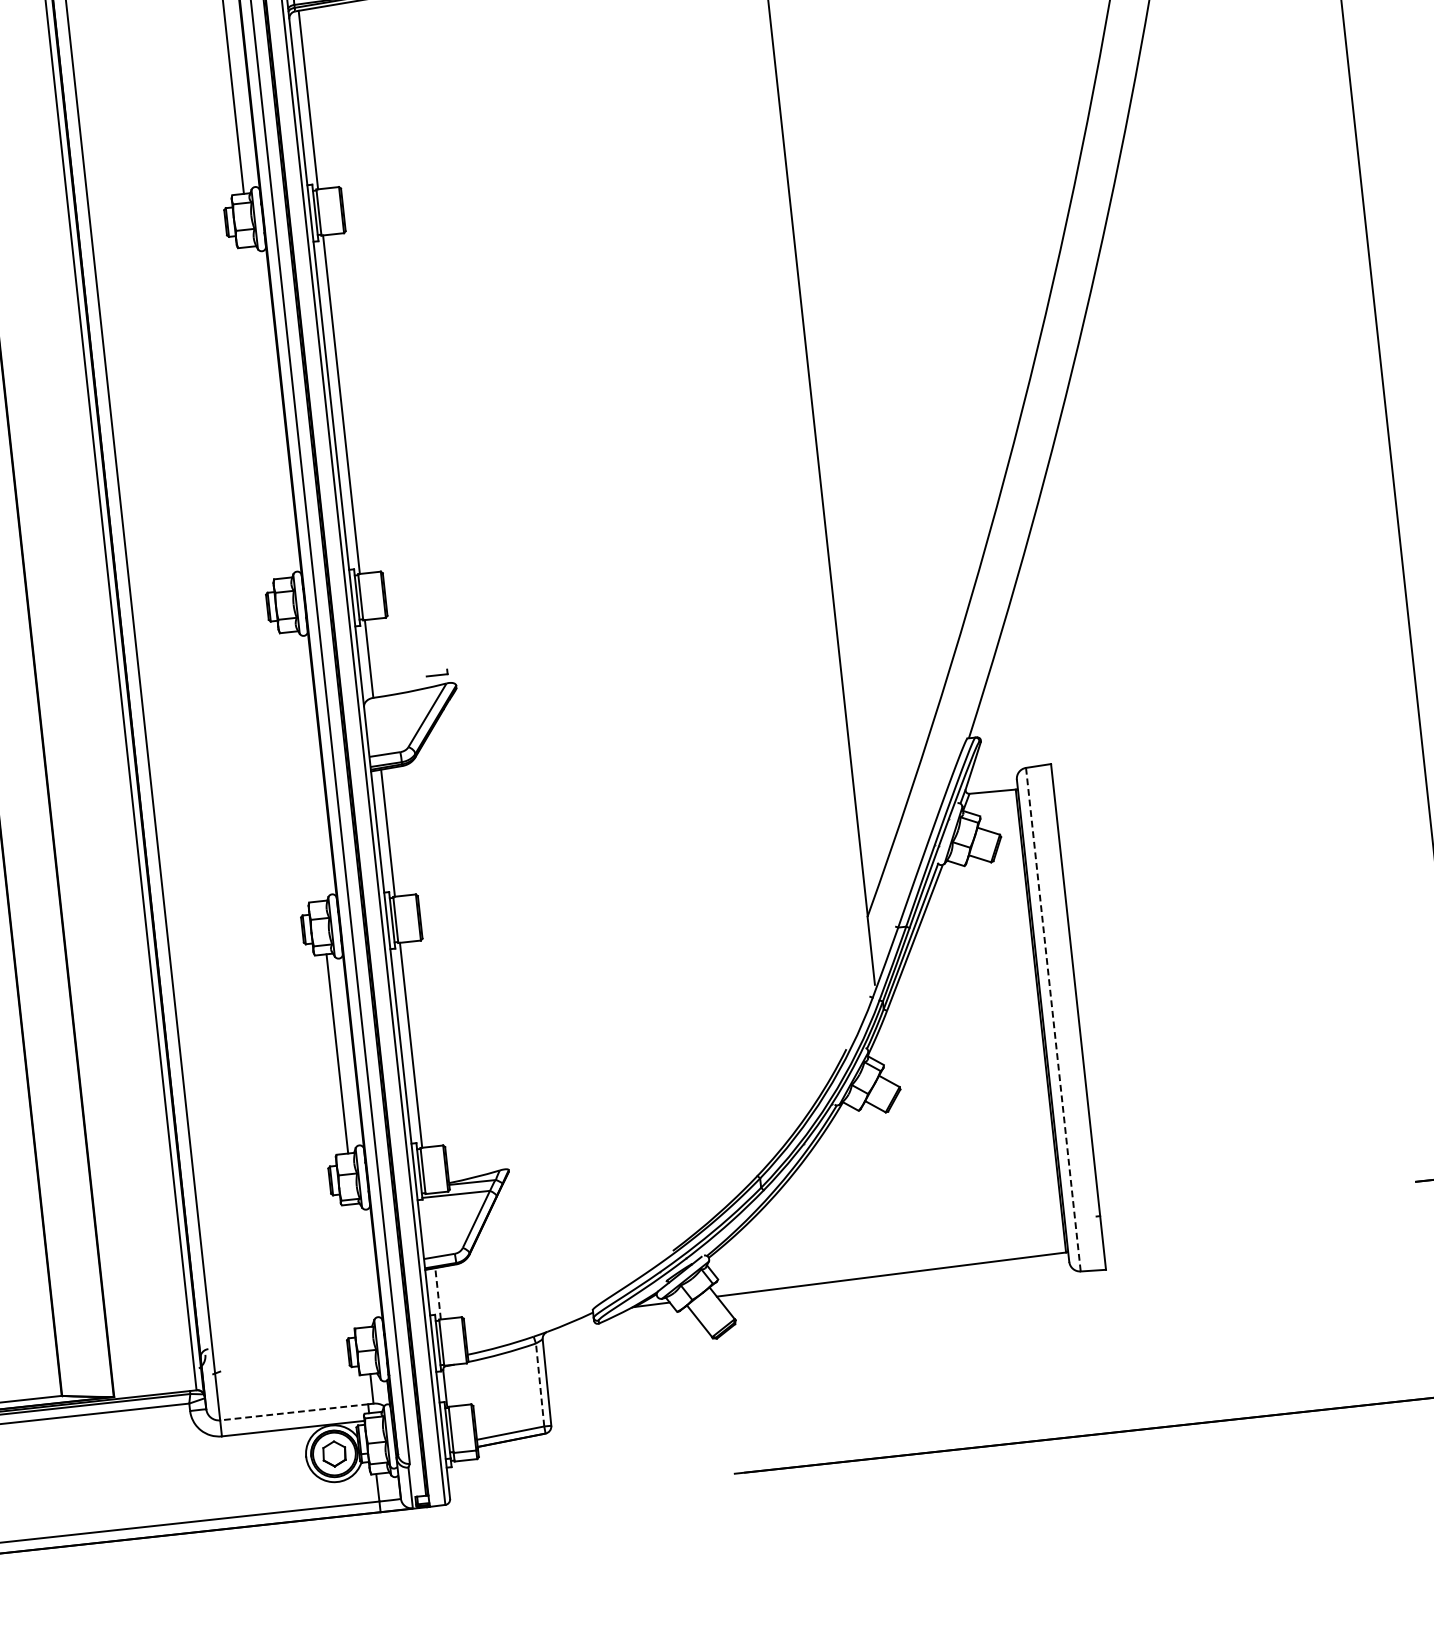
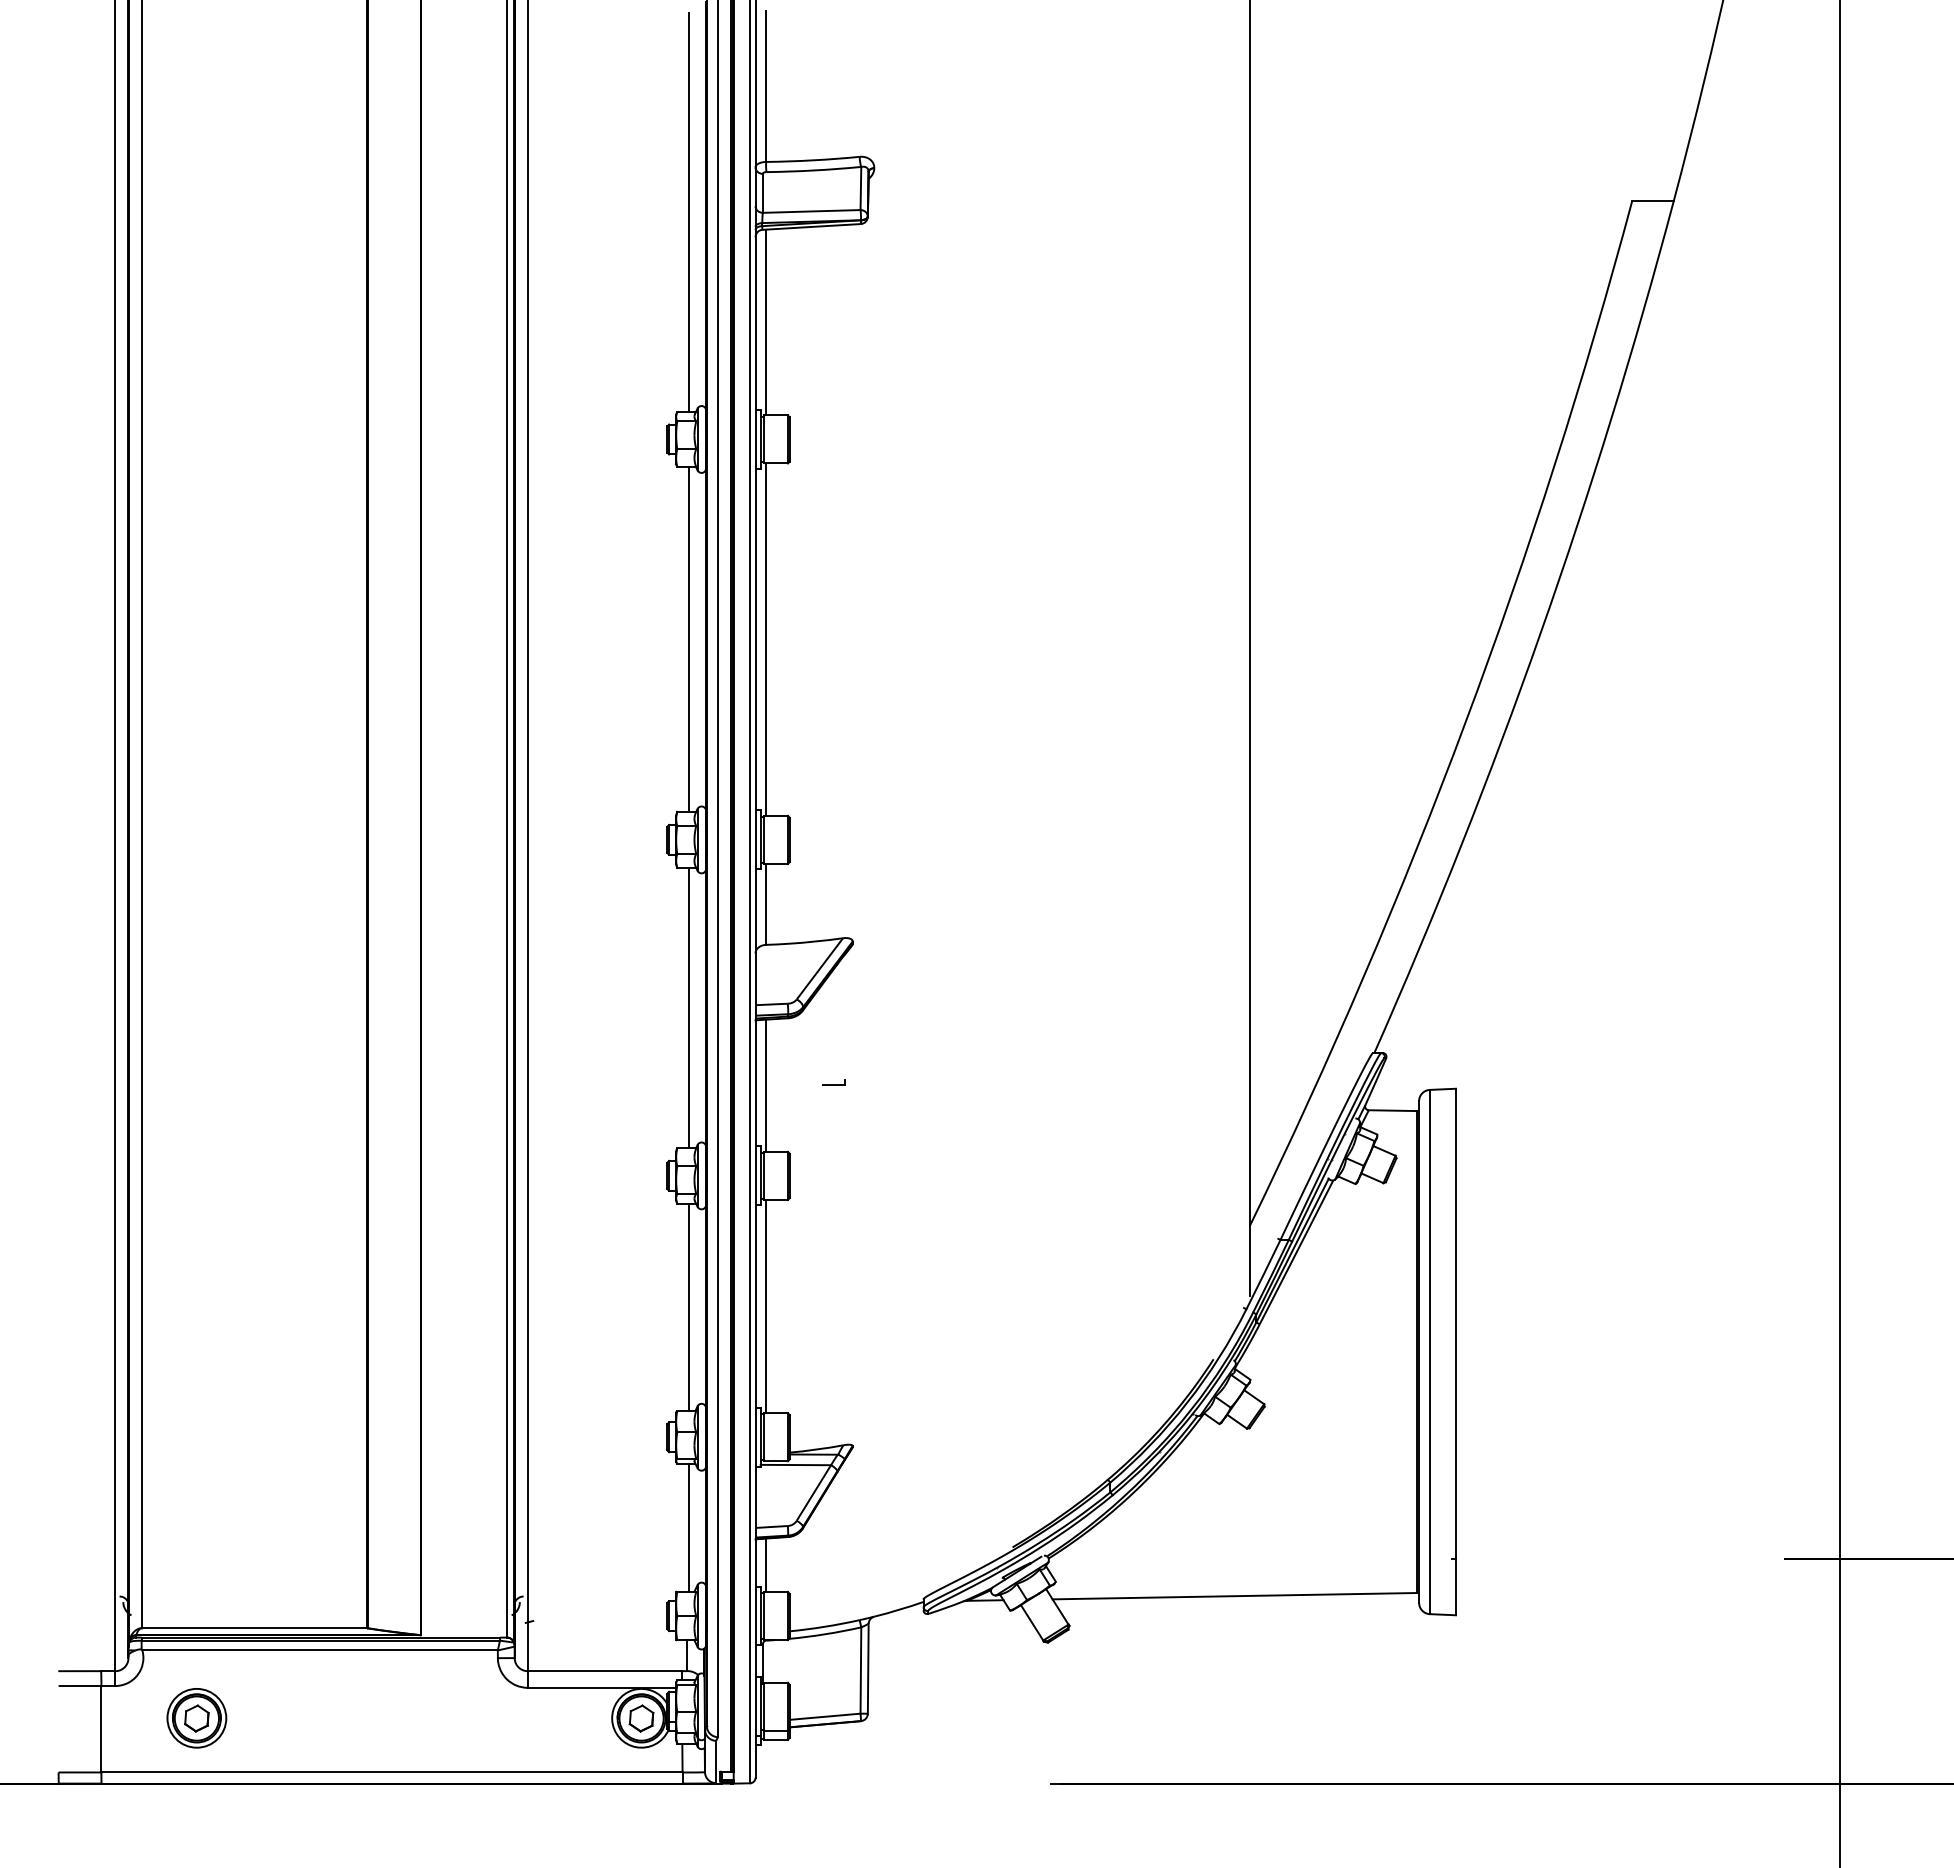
line: (267, 412) -> (689, 639), added
part: (436, 673) -> (833, 1082), moved
line: (306, 766) -> (689, 1007), added
line: (1053, 1020) -> (1429, 1352), dashed -> solid
line: (360, 1265) -> (689, 1527), added
line: (438, 1293) -> (766, 1565), dashed -> solid
line: (539, 1385) -> (860, 1670), dashed -> solid
line: (293, 1412) -> (604, 1671), dashed -> solid

